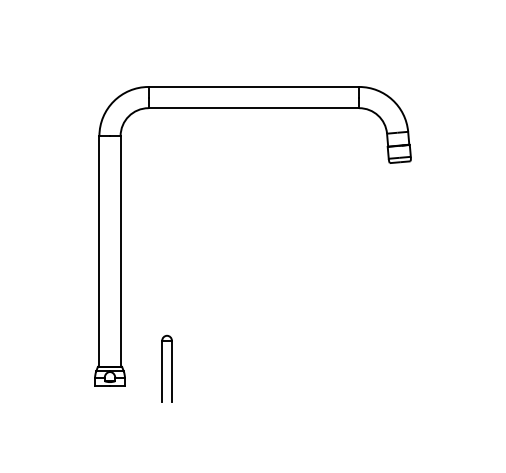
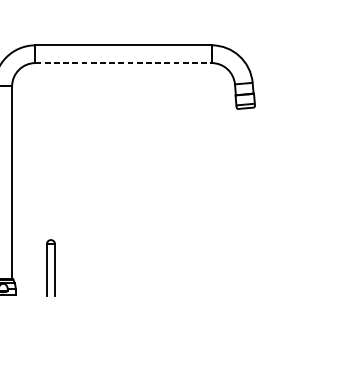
line: (254, 108) -> (124, 63), solid -> dashed
part: (166, 368) -> (50, 267), moved

